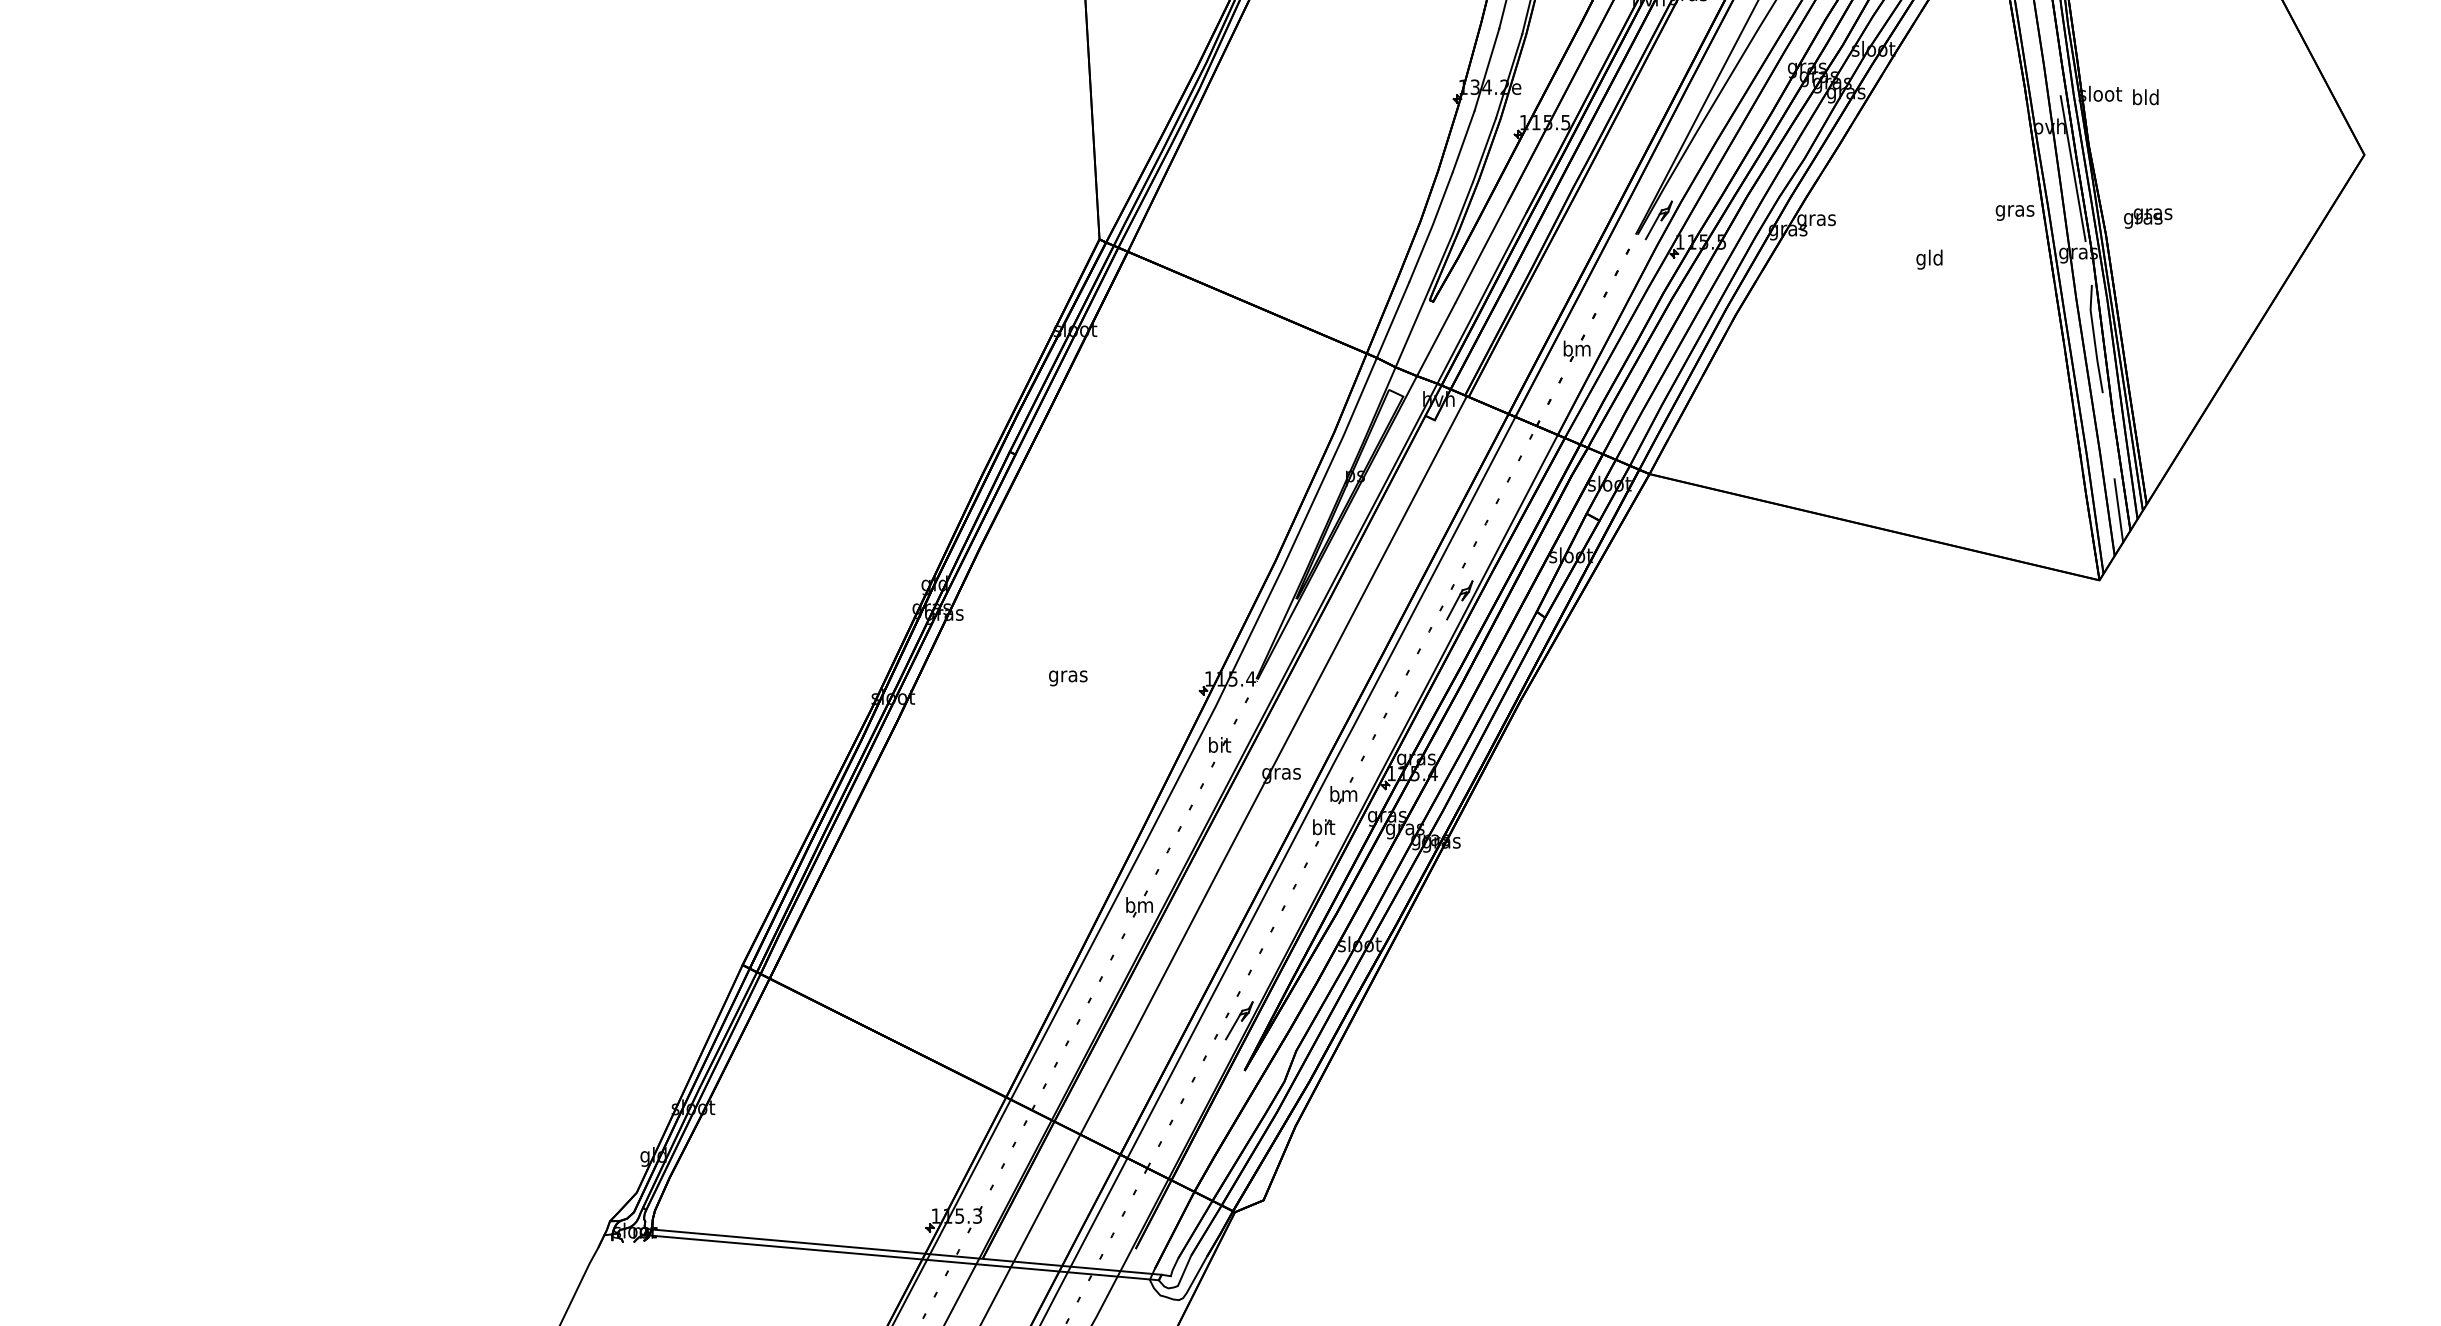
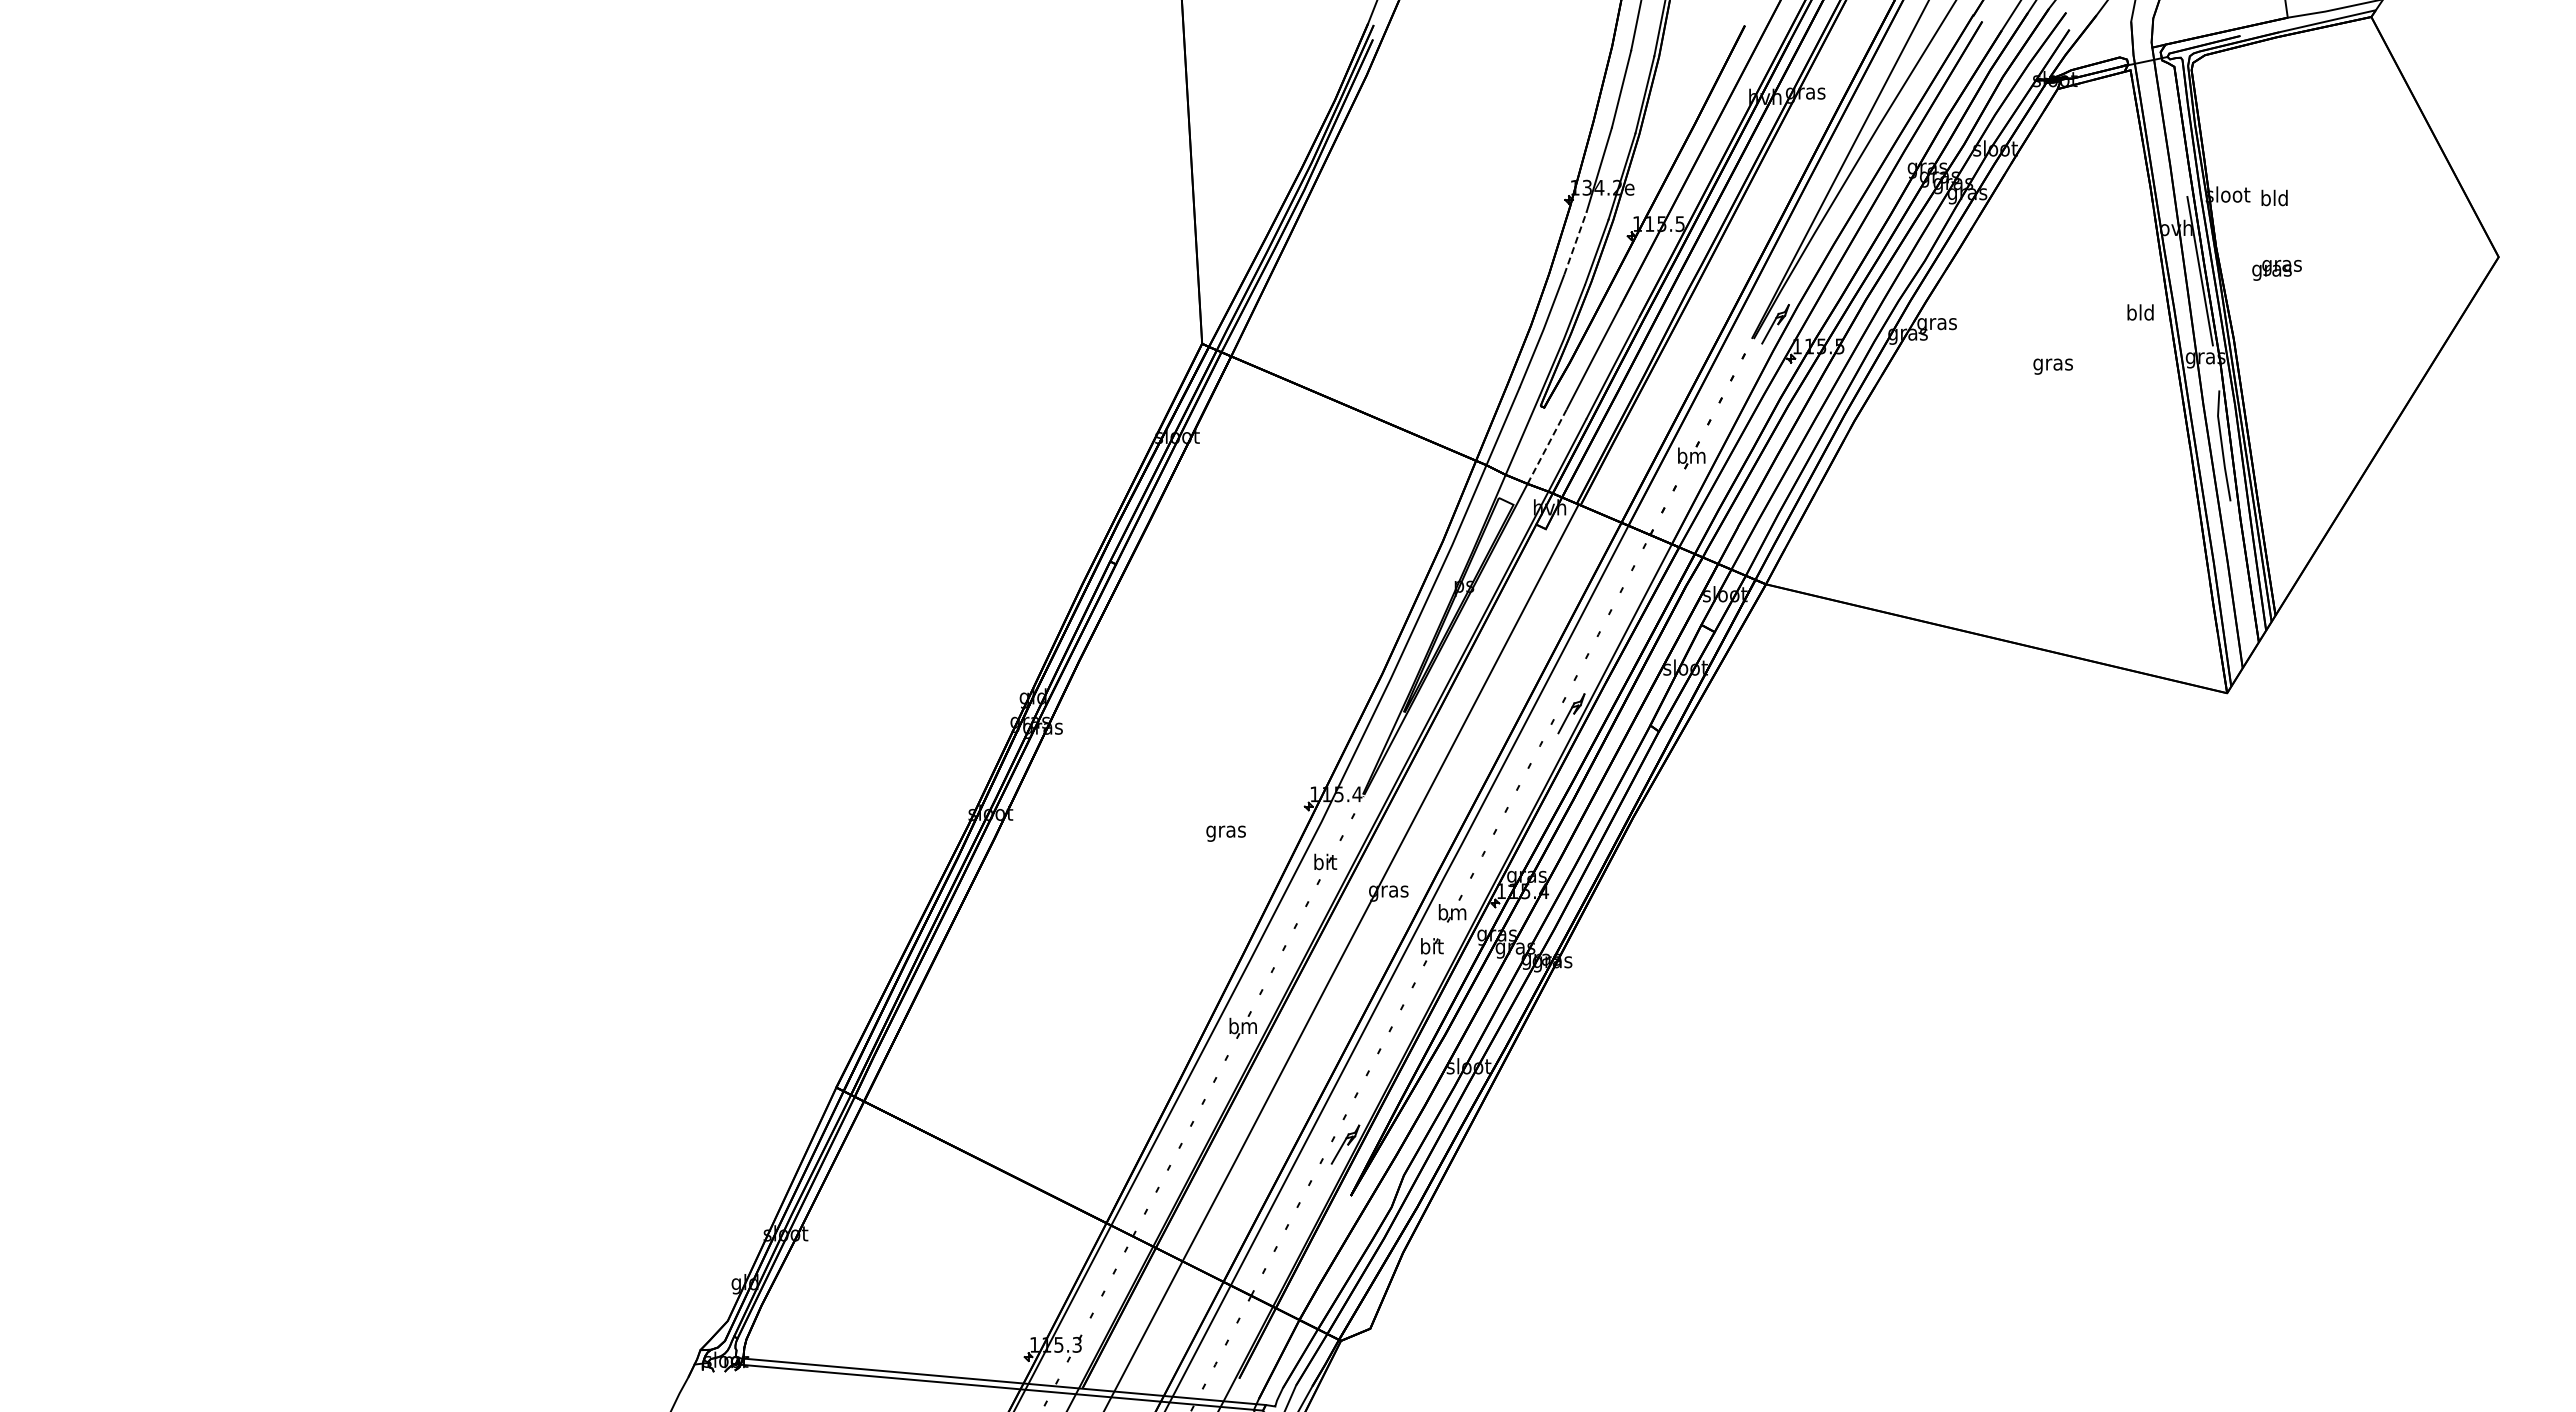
line: (1463, 140) -> (1575, 242), solid -> dashed
text: (2014, 210) -> (2140, 314), gras -> bld
text: (2147, 218) -> (2276, 270), moved
text: (1929, 259) -> (2052, 364), gld -> gras
line: (1436, 339) -> (1547, 446), solid -> dashed
line: (2118, 510) -> (2246, 621), removed
text: (1067, 678) -> (1225, 833), moved

